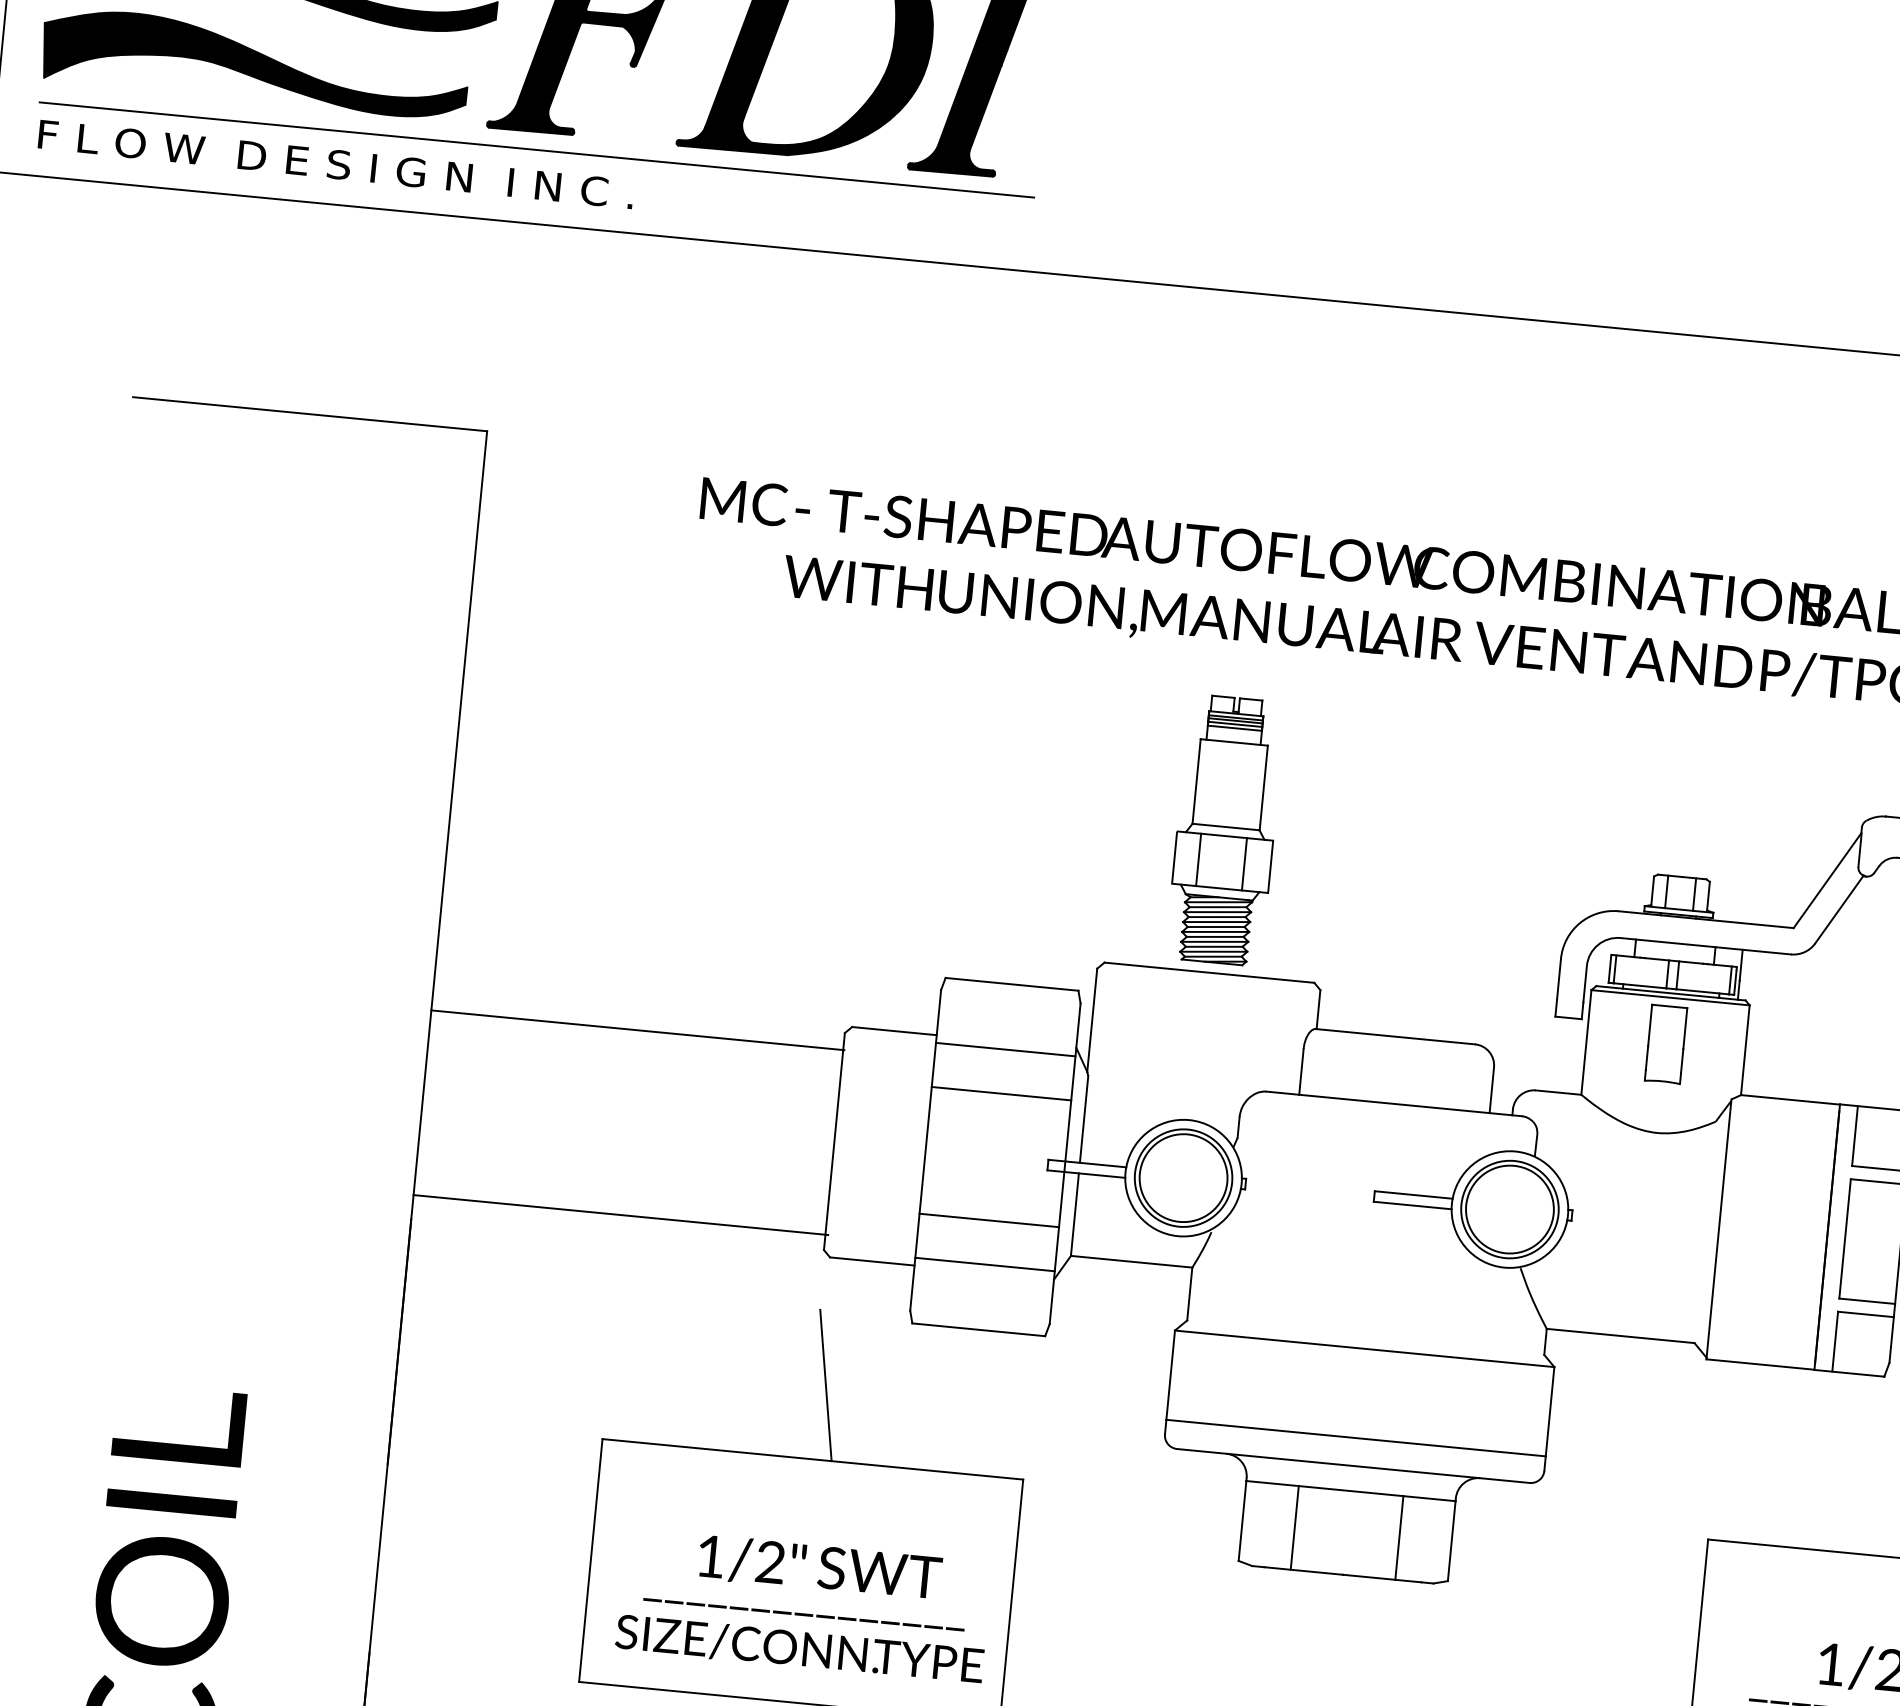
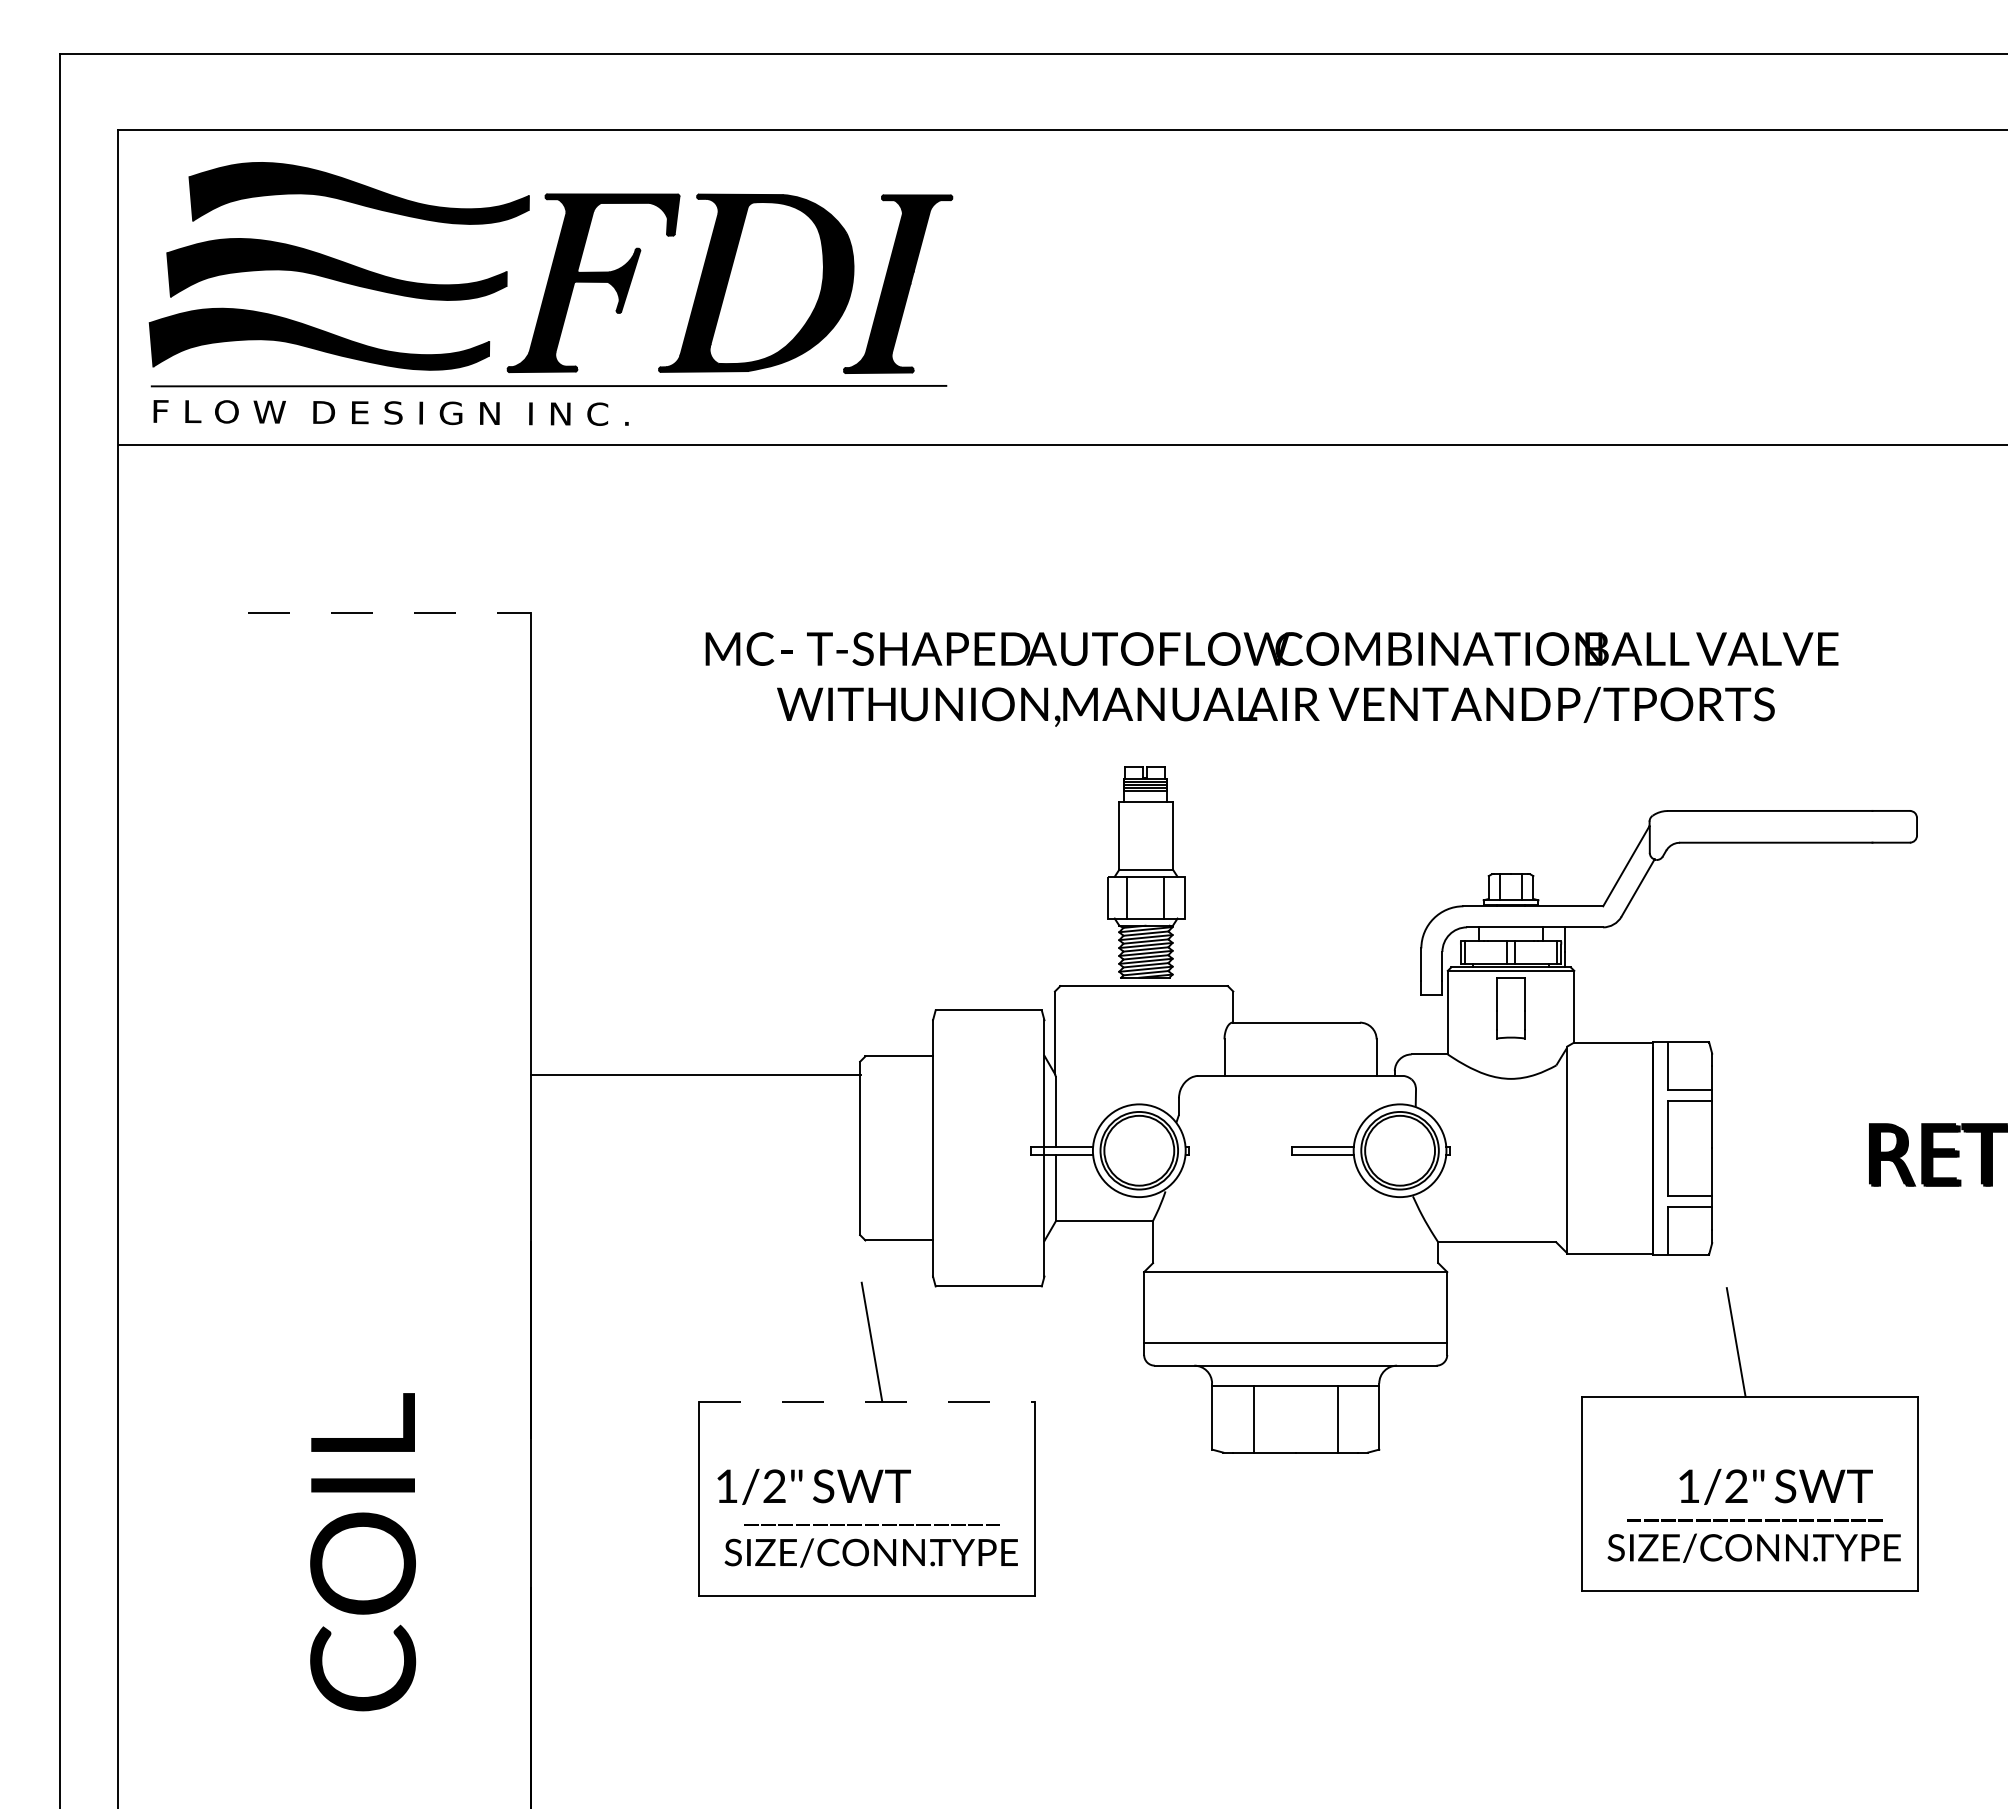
line: (311, 414) -> (390, 612), solid -> dashed
line: (1005, 1049) -> (988, 1062), removed
line: (1001, 1093) -> (988, 1097), removed
line: (620, 1214) -> (696, 1222), removed
line: (988, 1220) -> (988, 1199), removed
line: (984, 1264) -> (988, 1234), removed
line: (813, 1459) -> (867, 1401), solid -> dashed
text: (819, 1567) -> (813, 1486), moved

